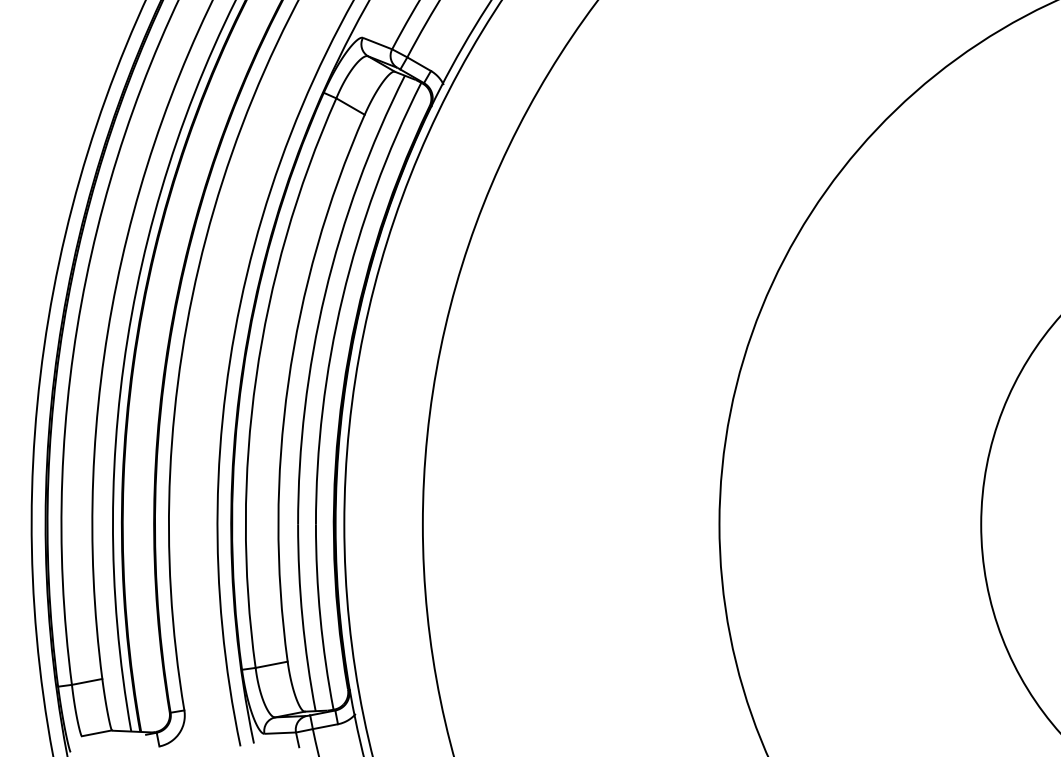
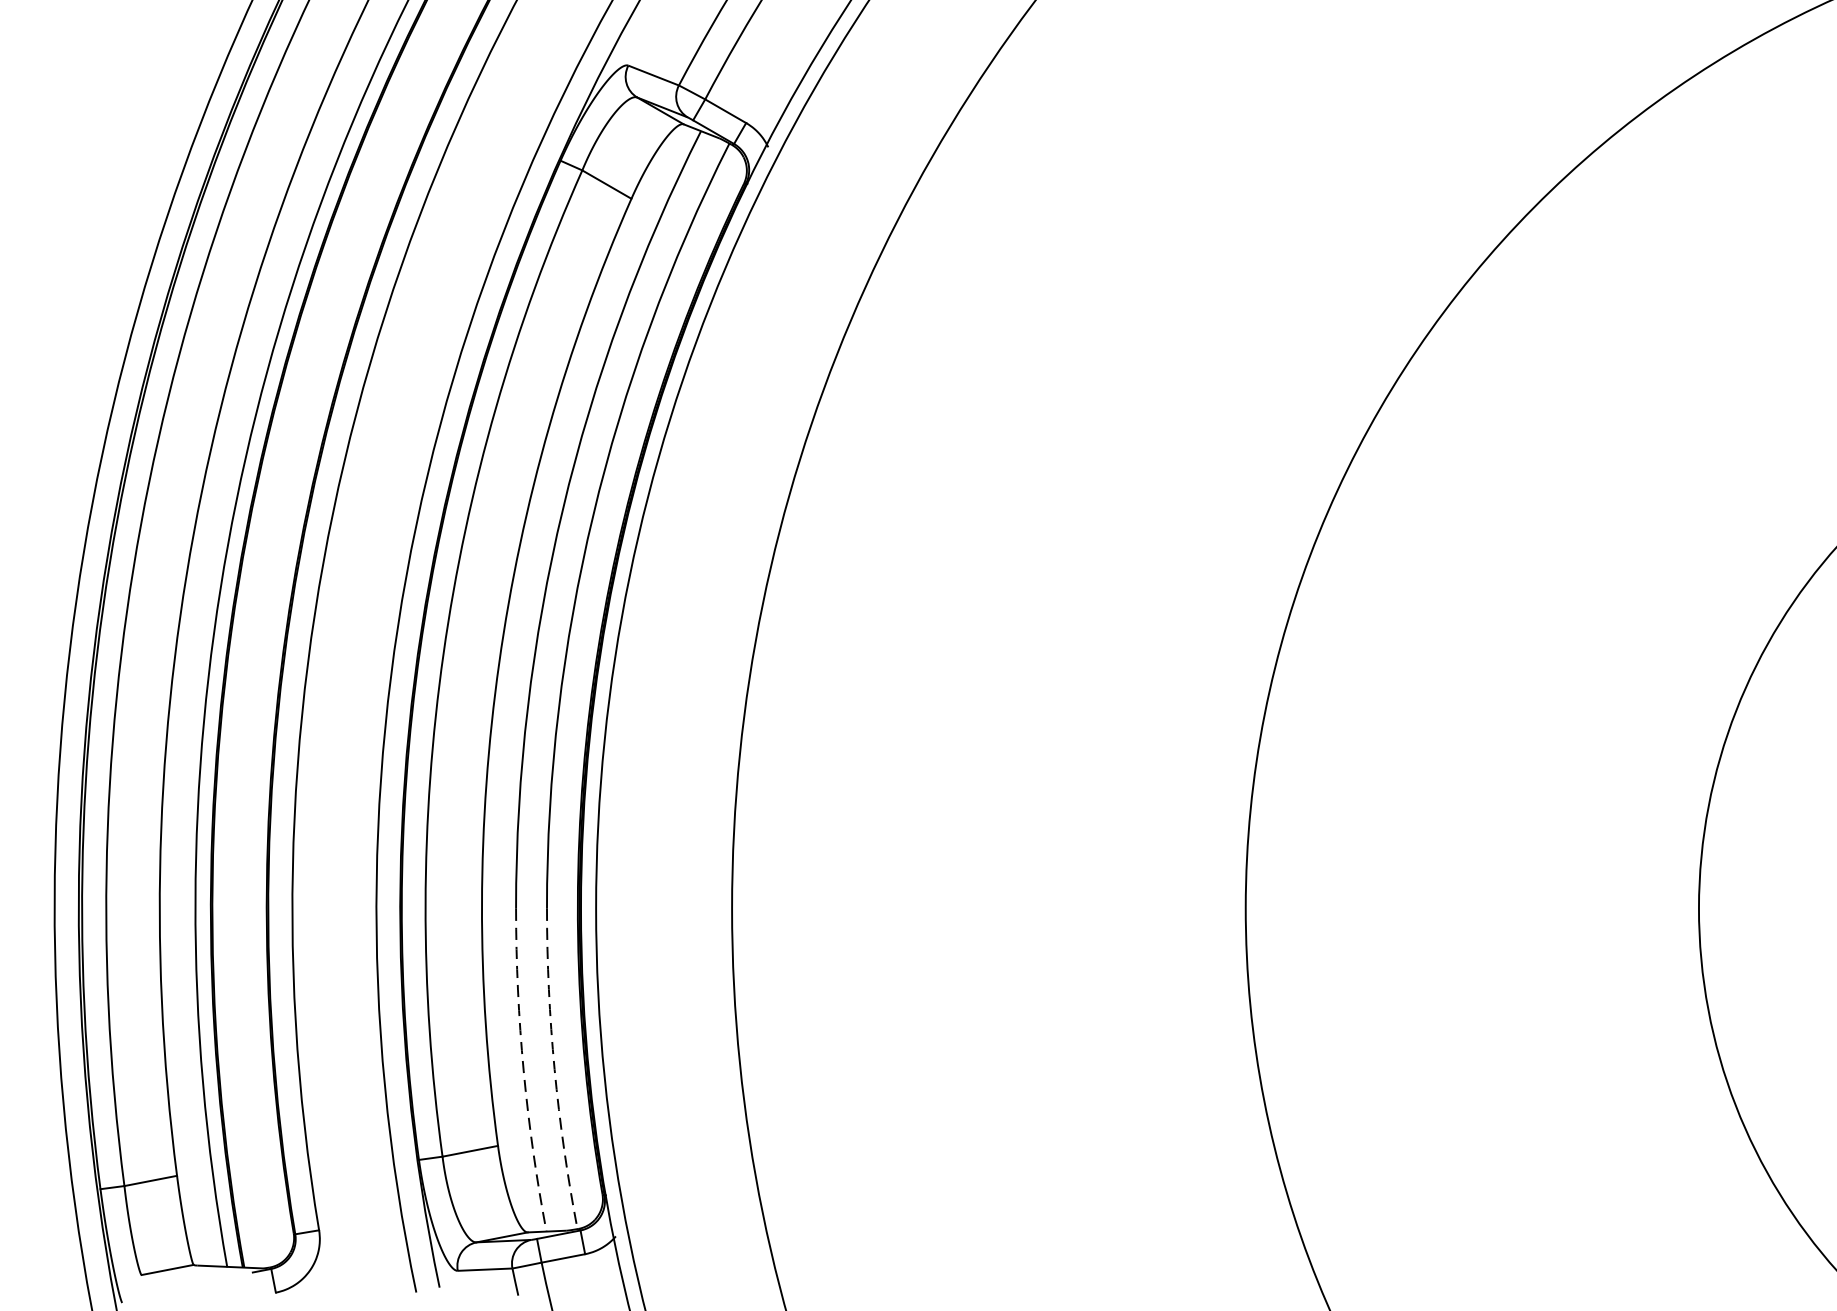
arc: (320, 617) -> (554, 1069), solid -> dashed
arc: (302, 618) -> (523, 1071), solid -> dashed

